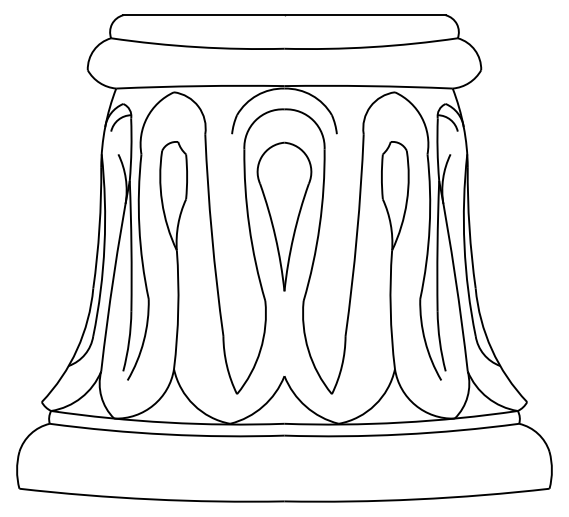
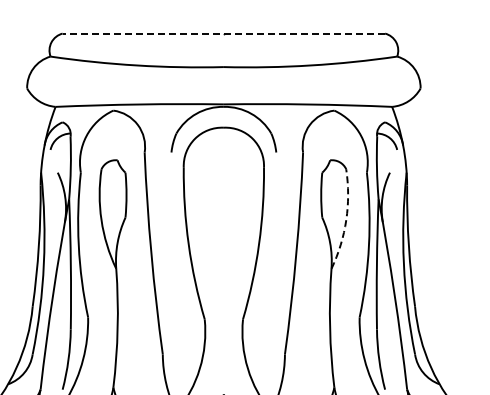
line: (284, 15) -> (223, 33), solid -> dashed
arc: (406, 201) -> (345, 219), solid -> dashed
part: (284, 216) -> (223, 234), removed

